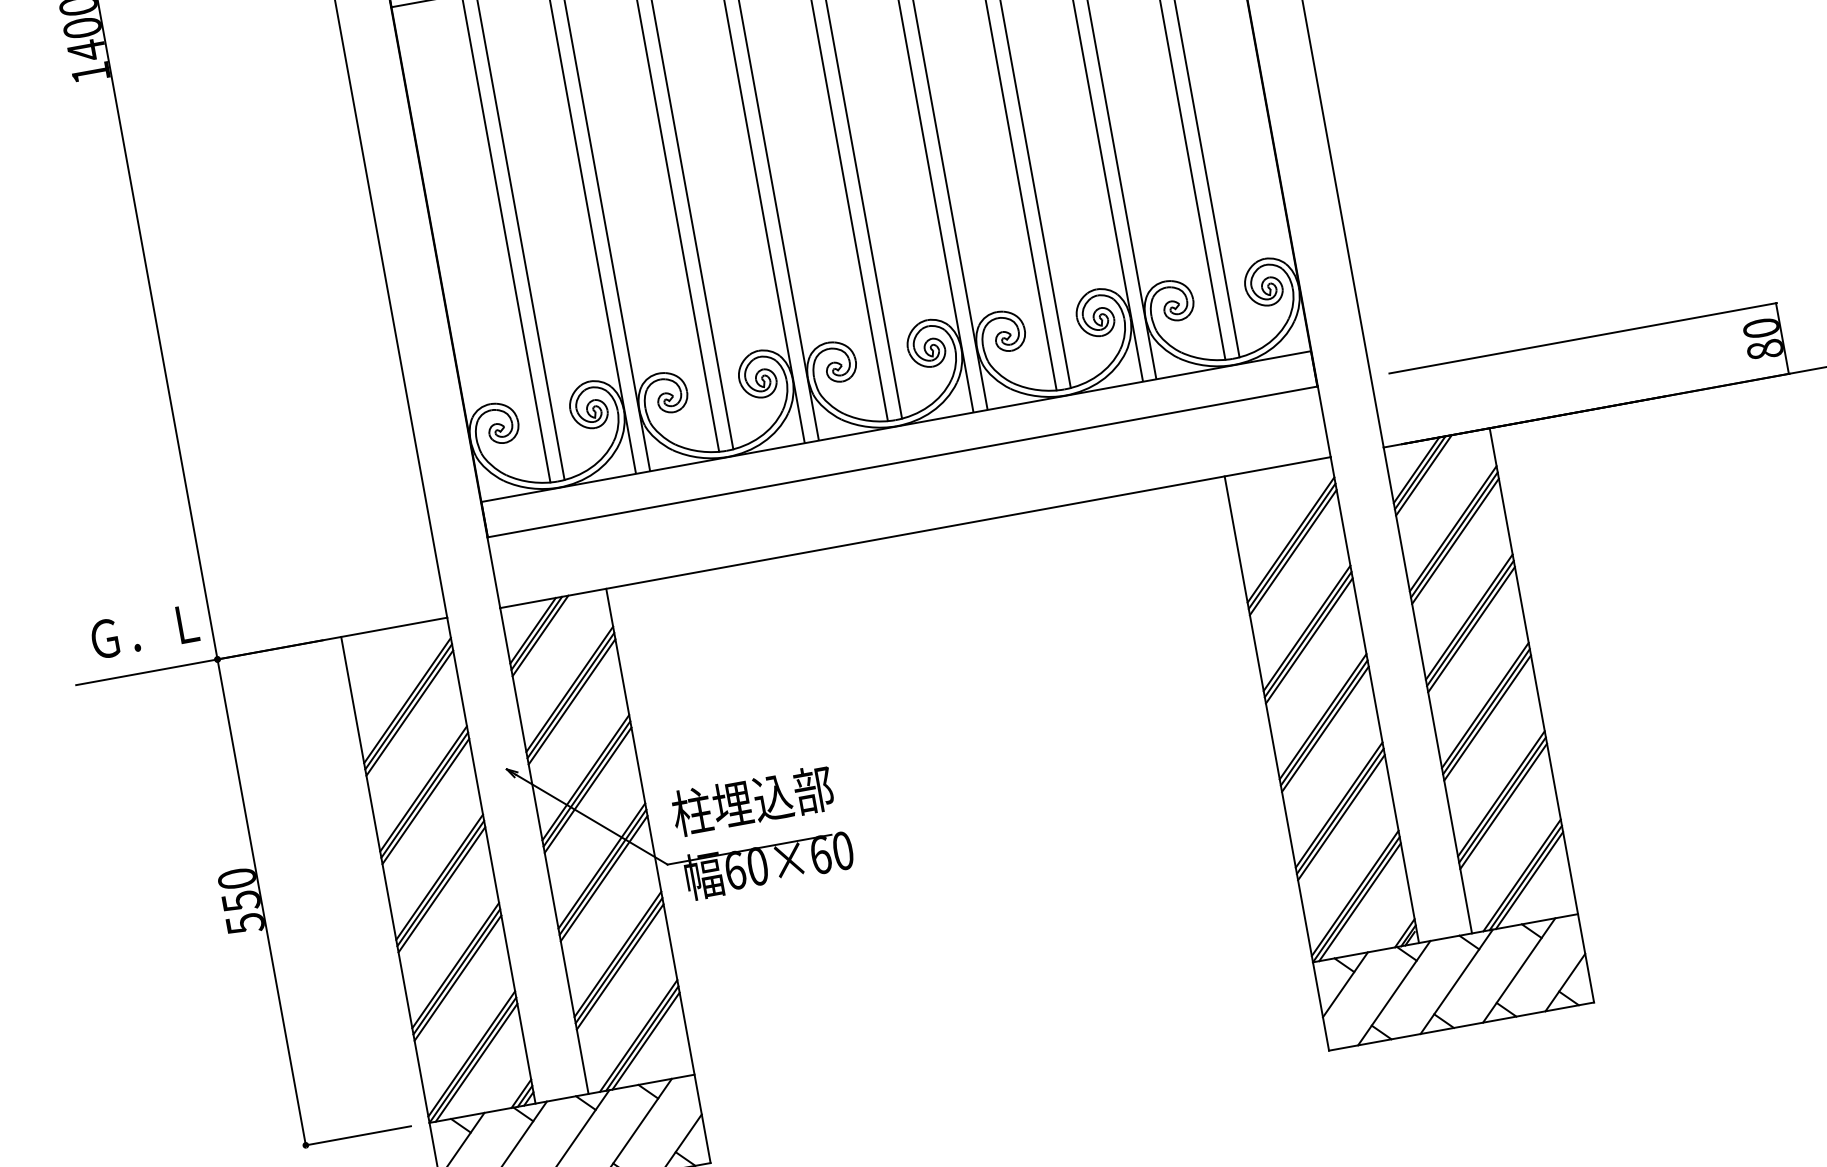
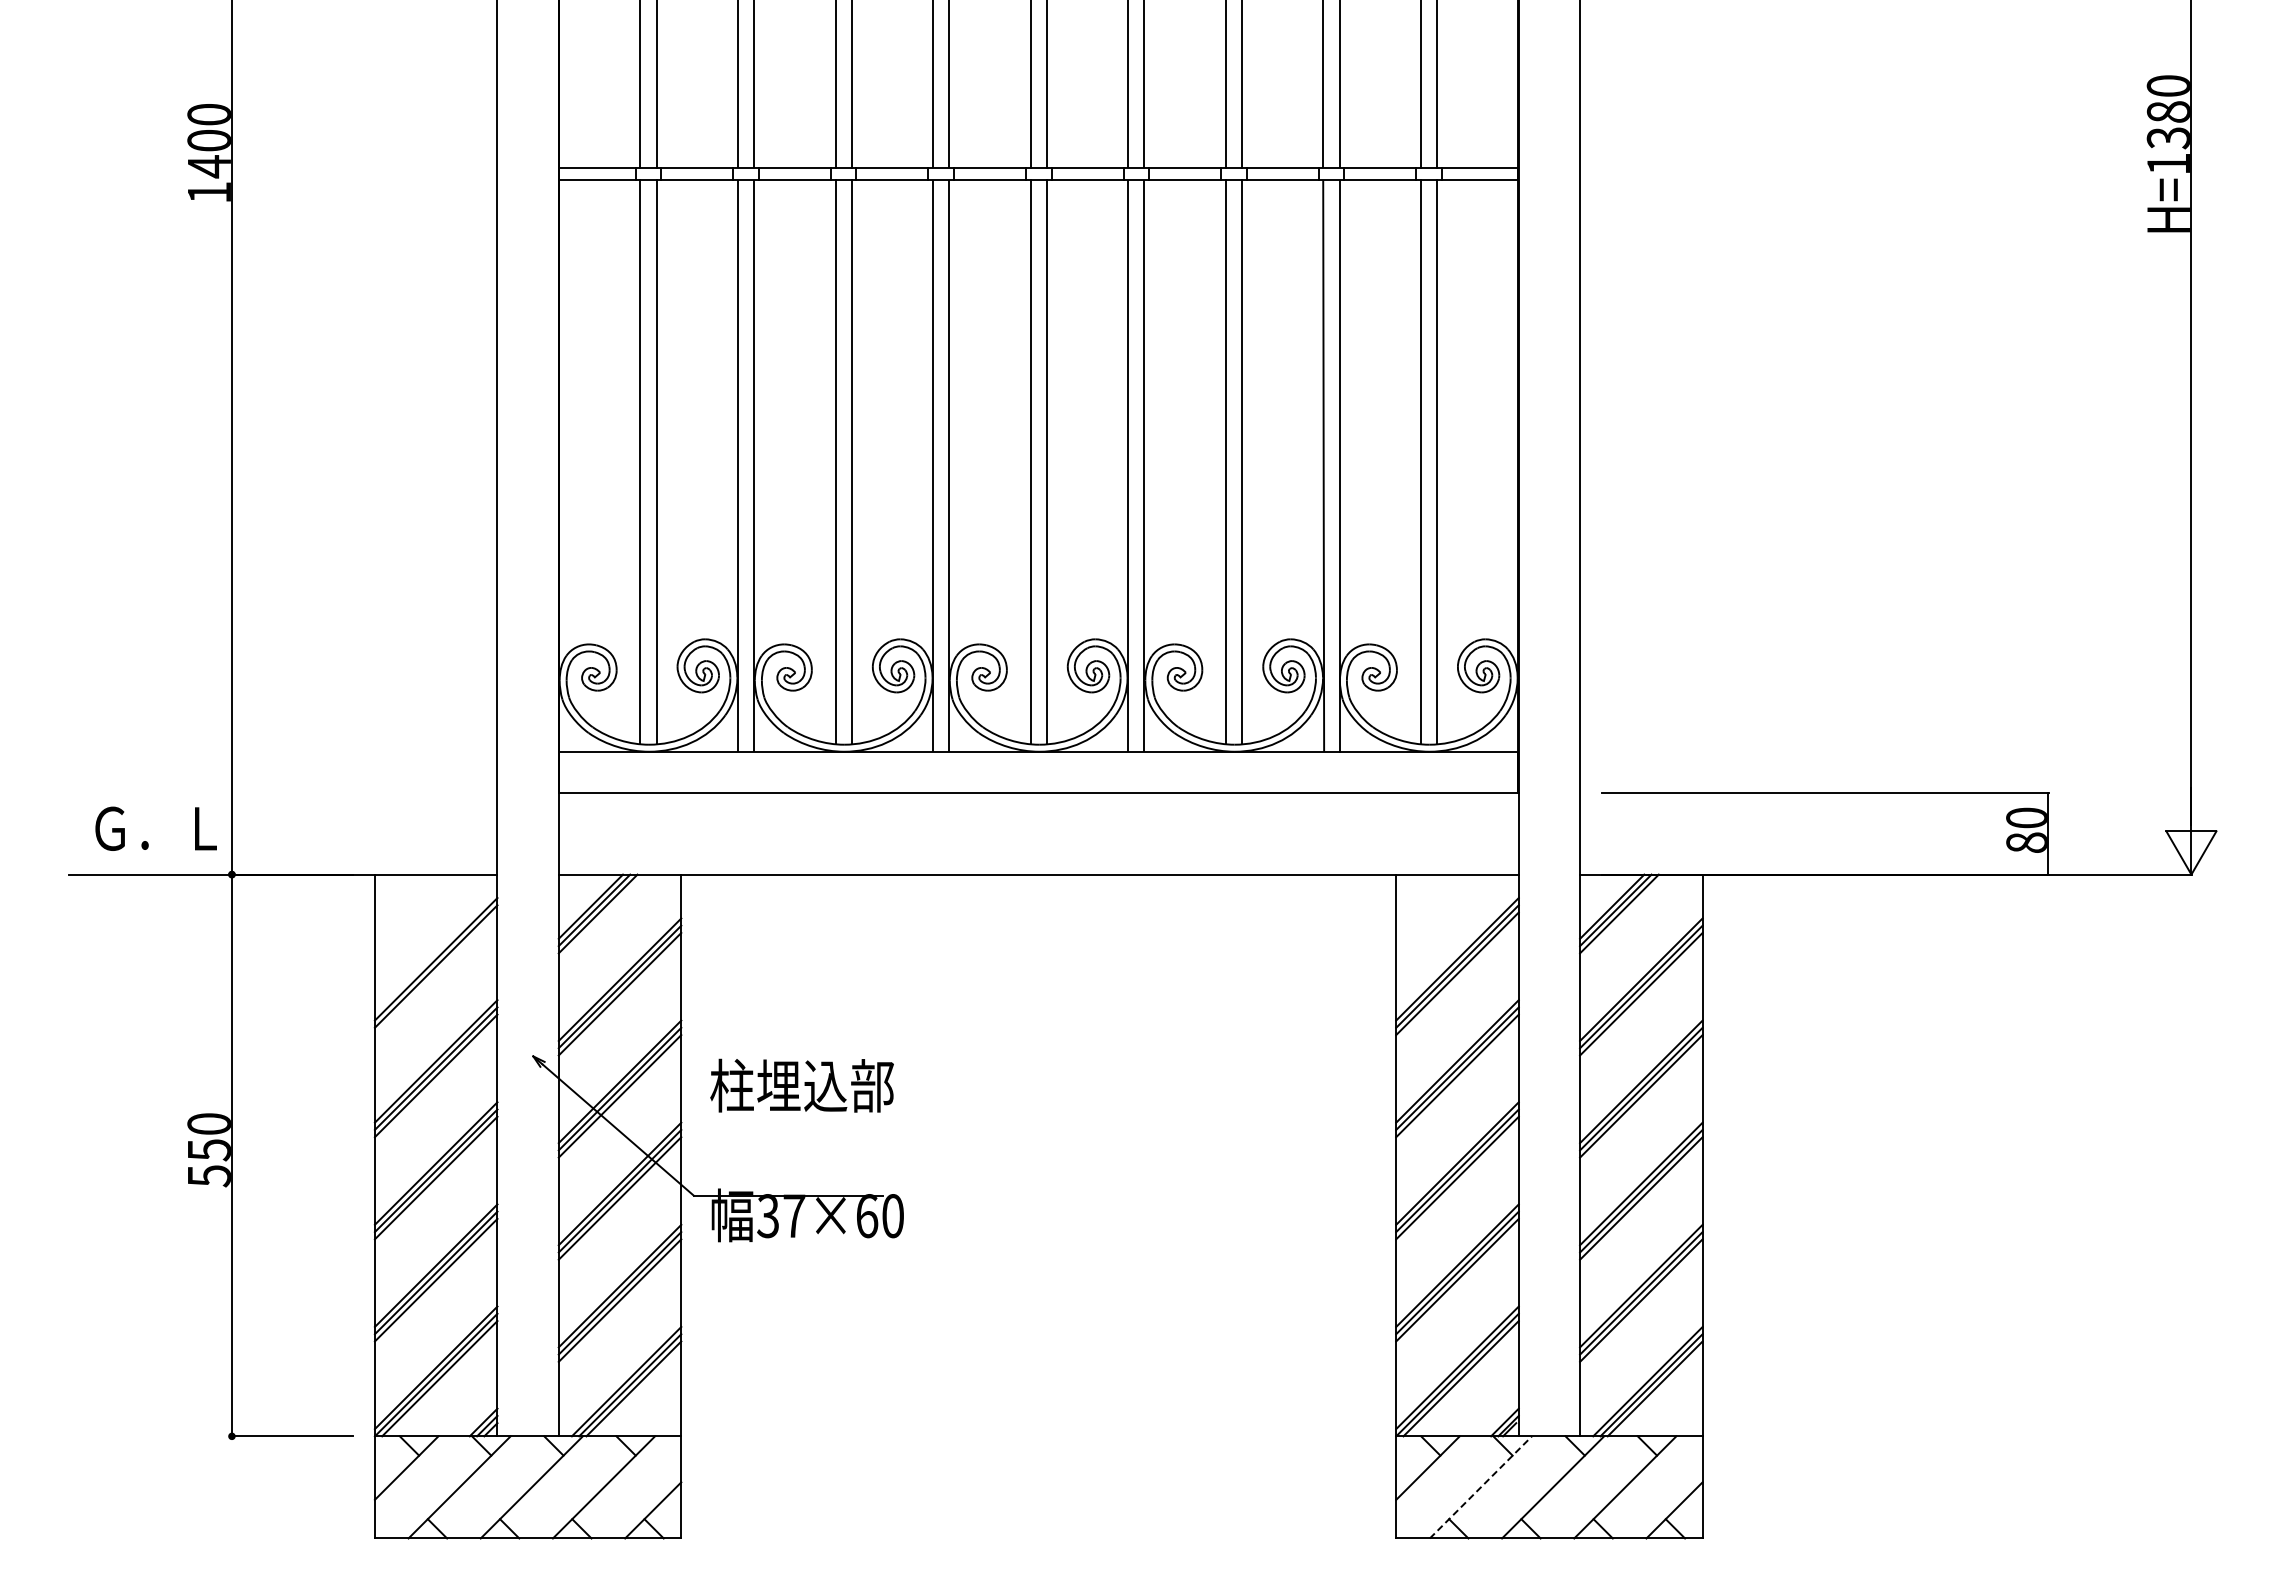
line: (409, 712) -> (435, 973), removed
text: (752, 800) -> (801, 1085), moved
text: (746, 868) -> (781, 1216), 60×60 -> 37×60
line: (1394, 993) -> (1481, 1487), solid -> dashed

